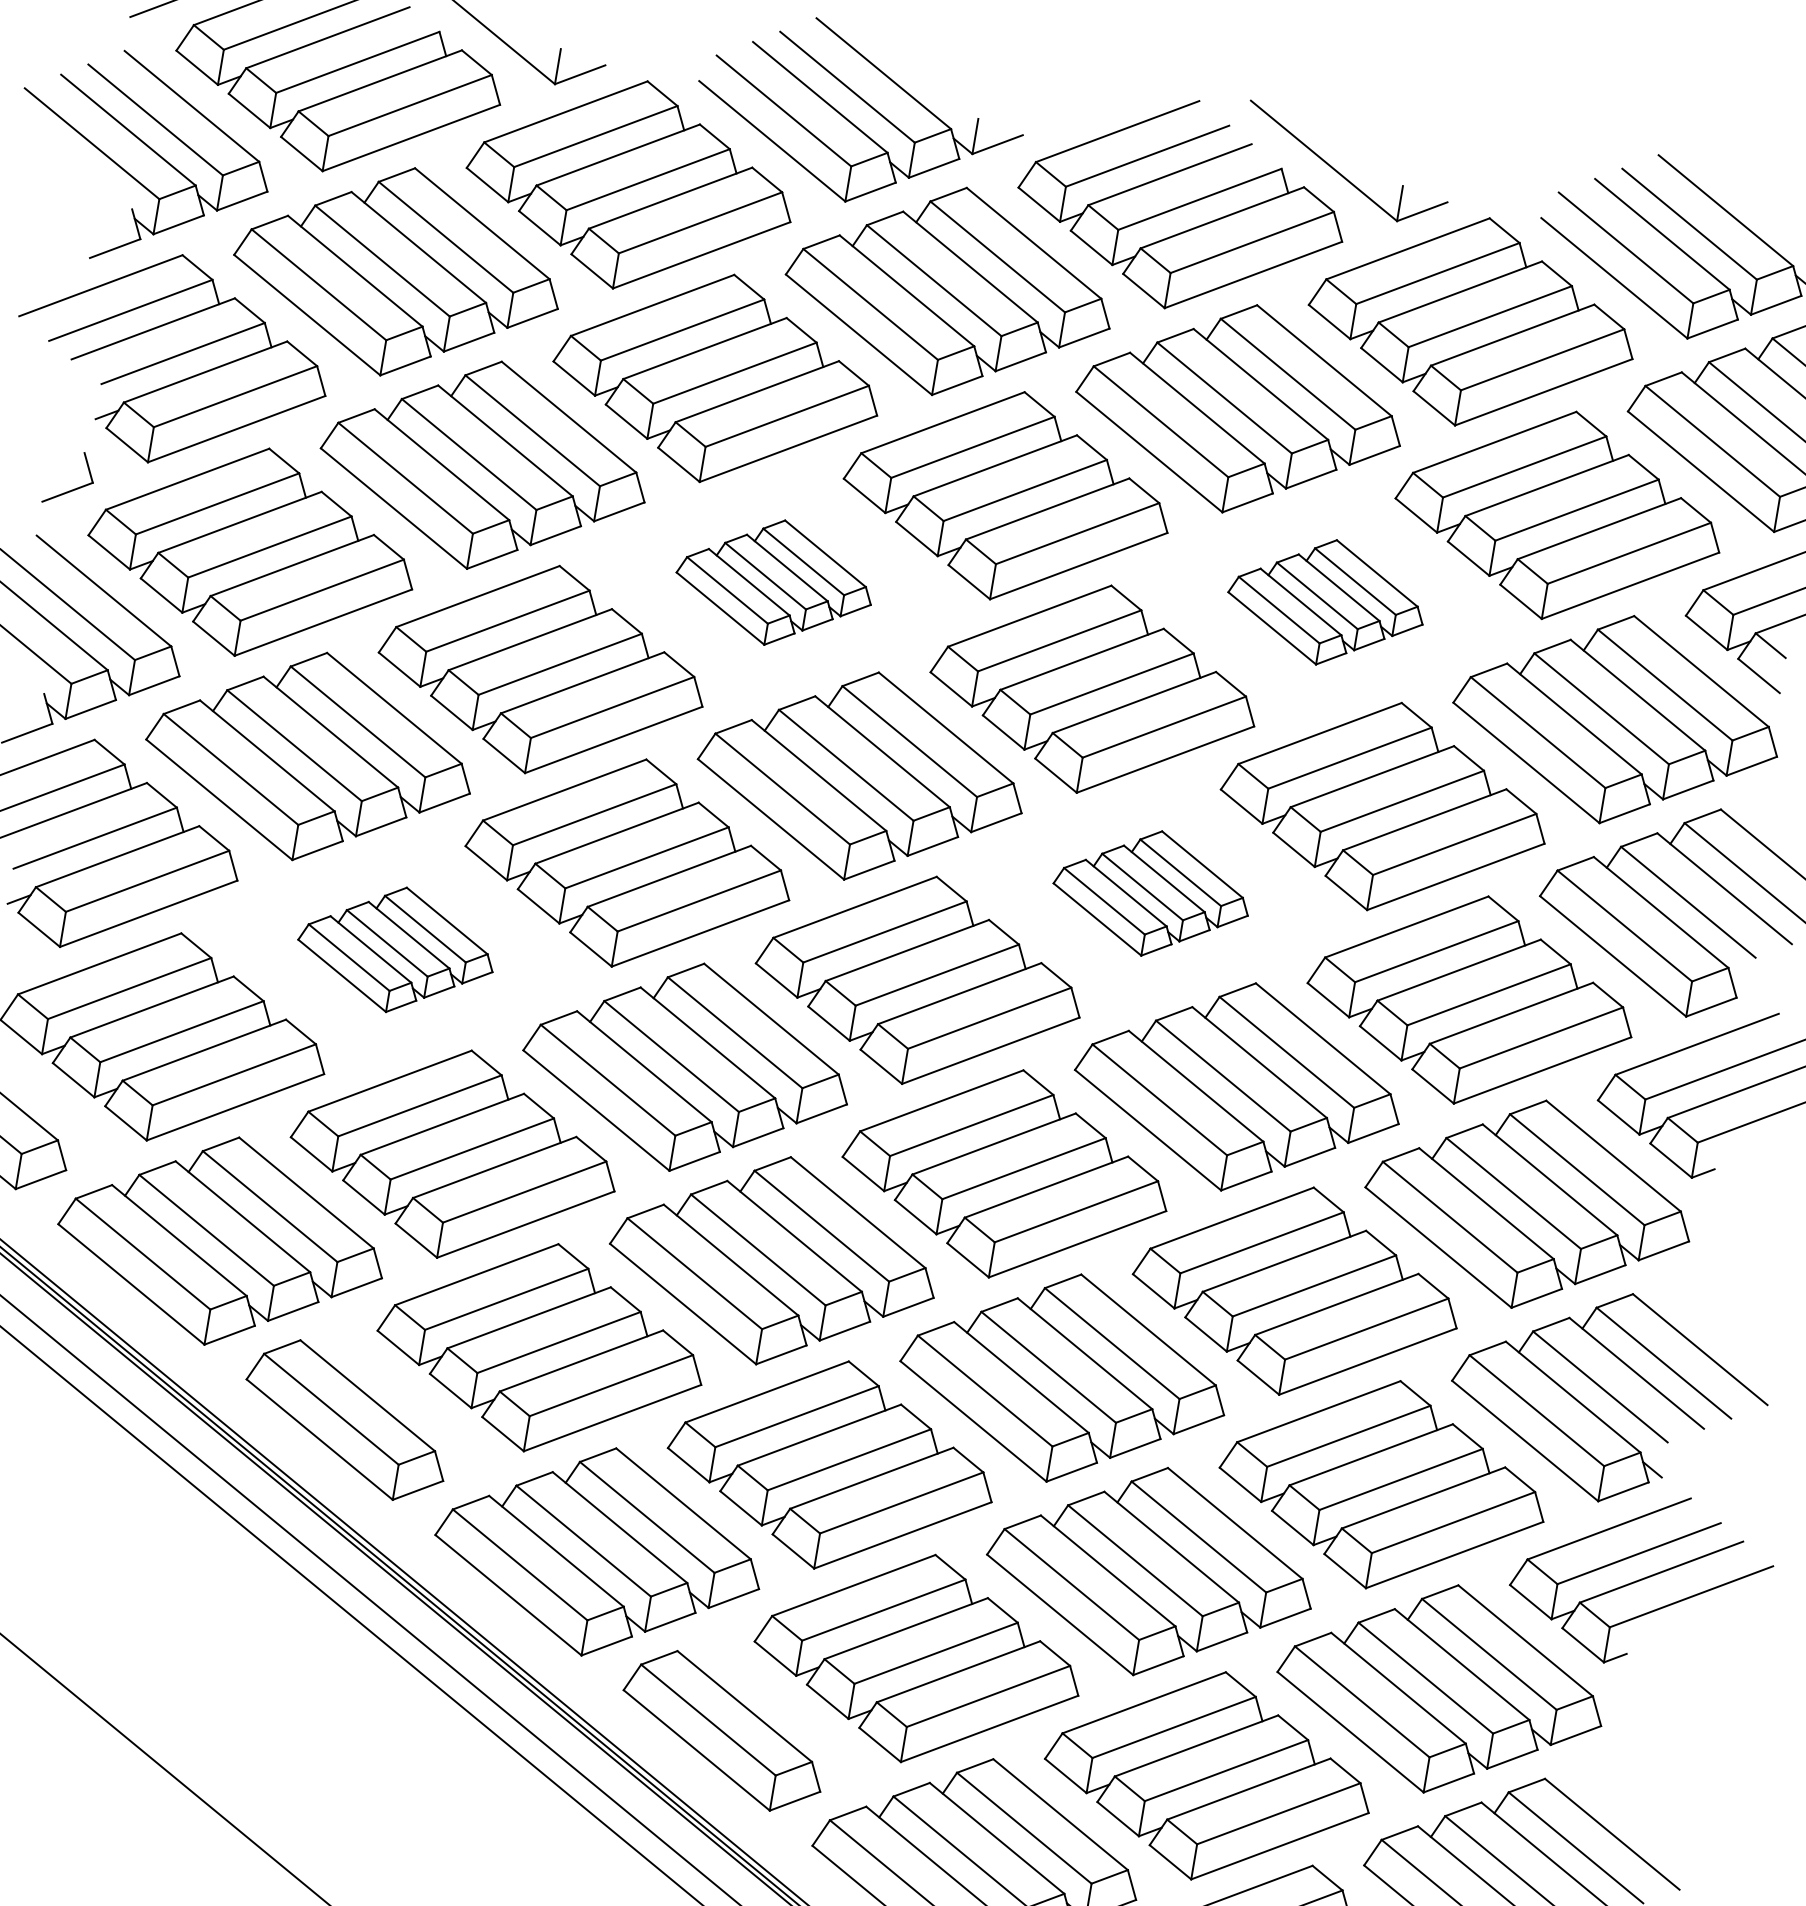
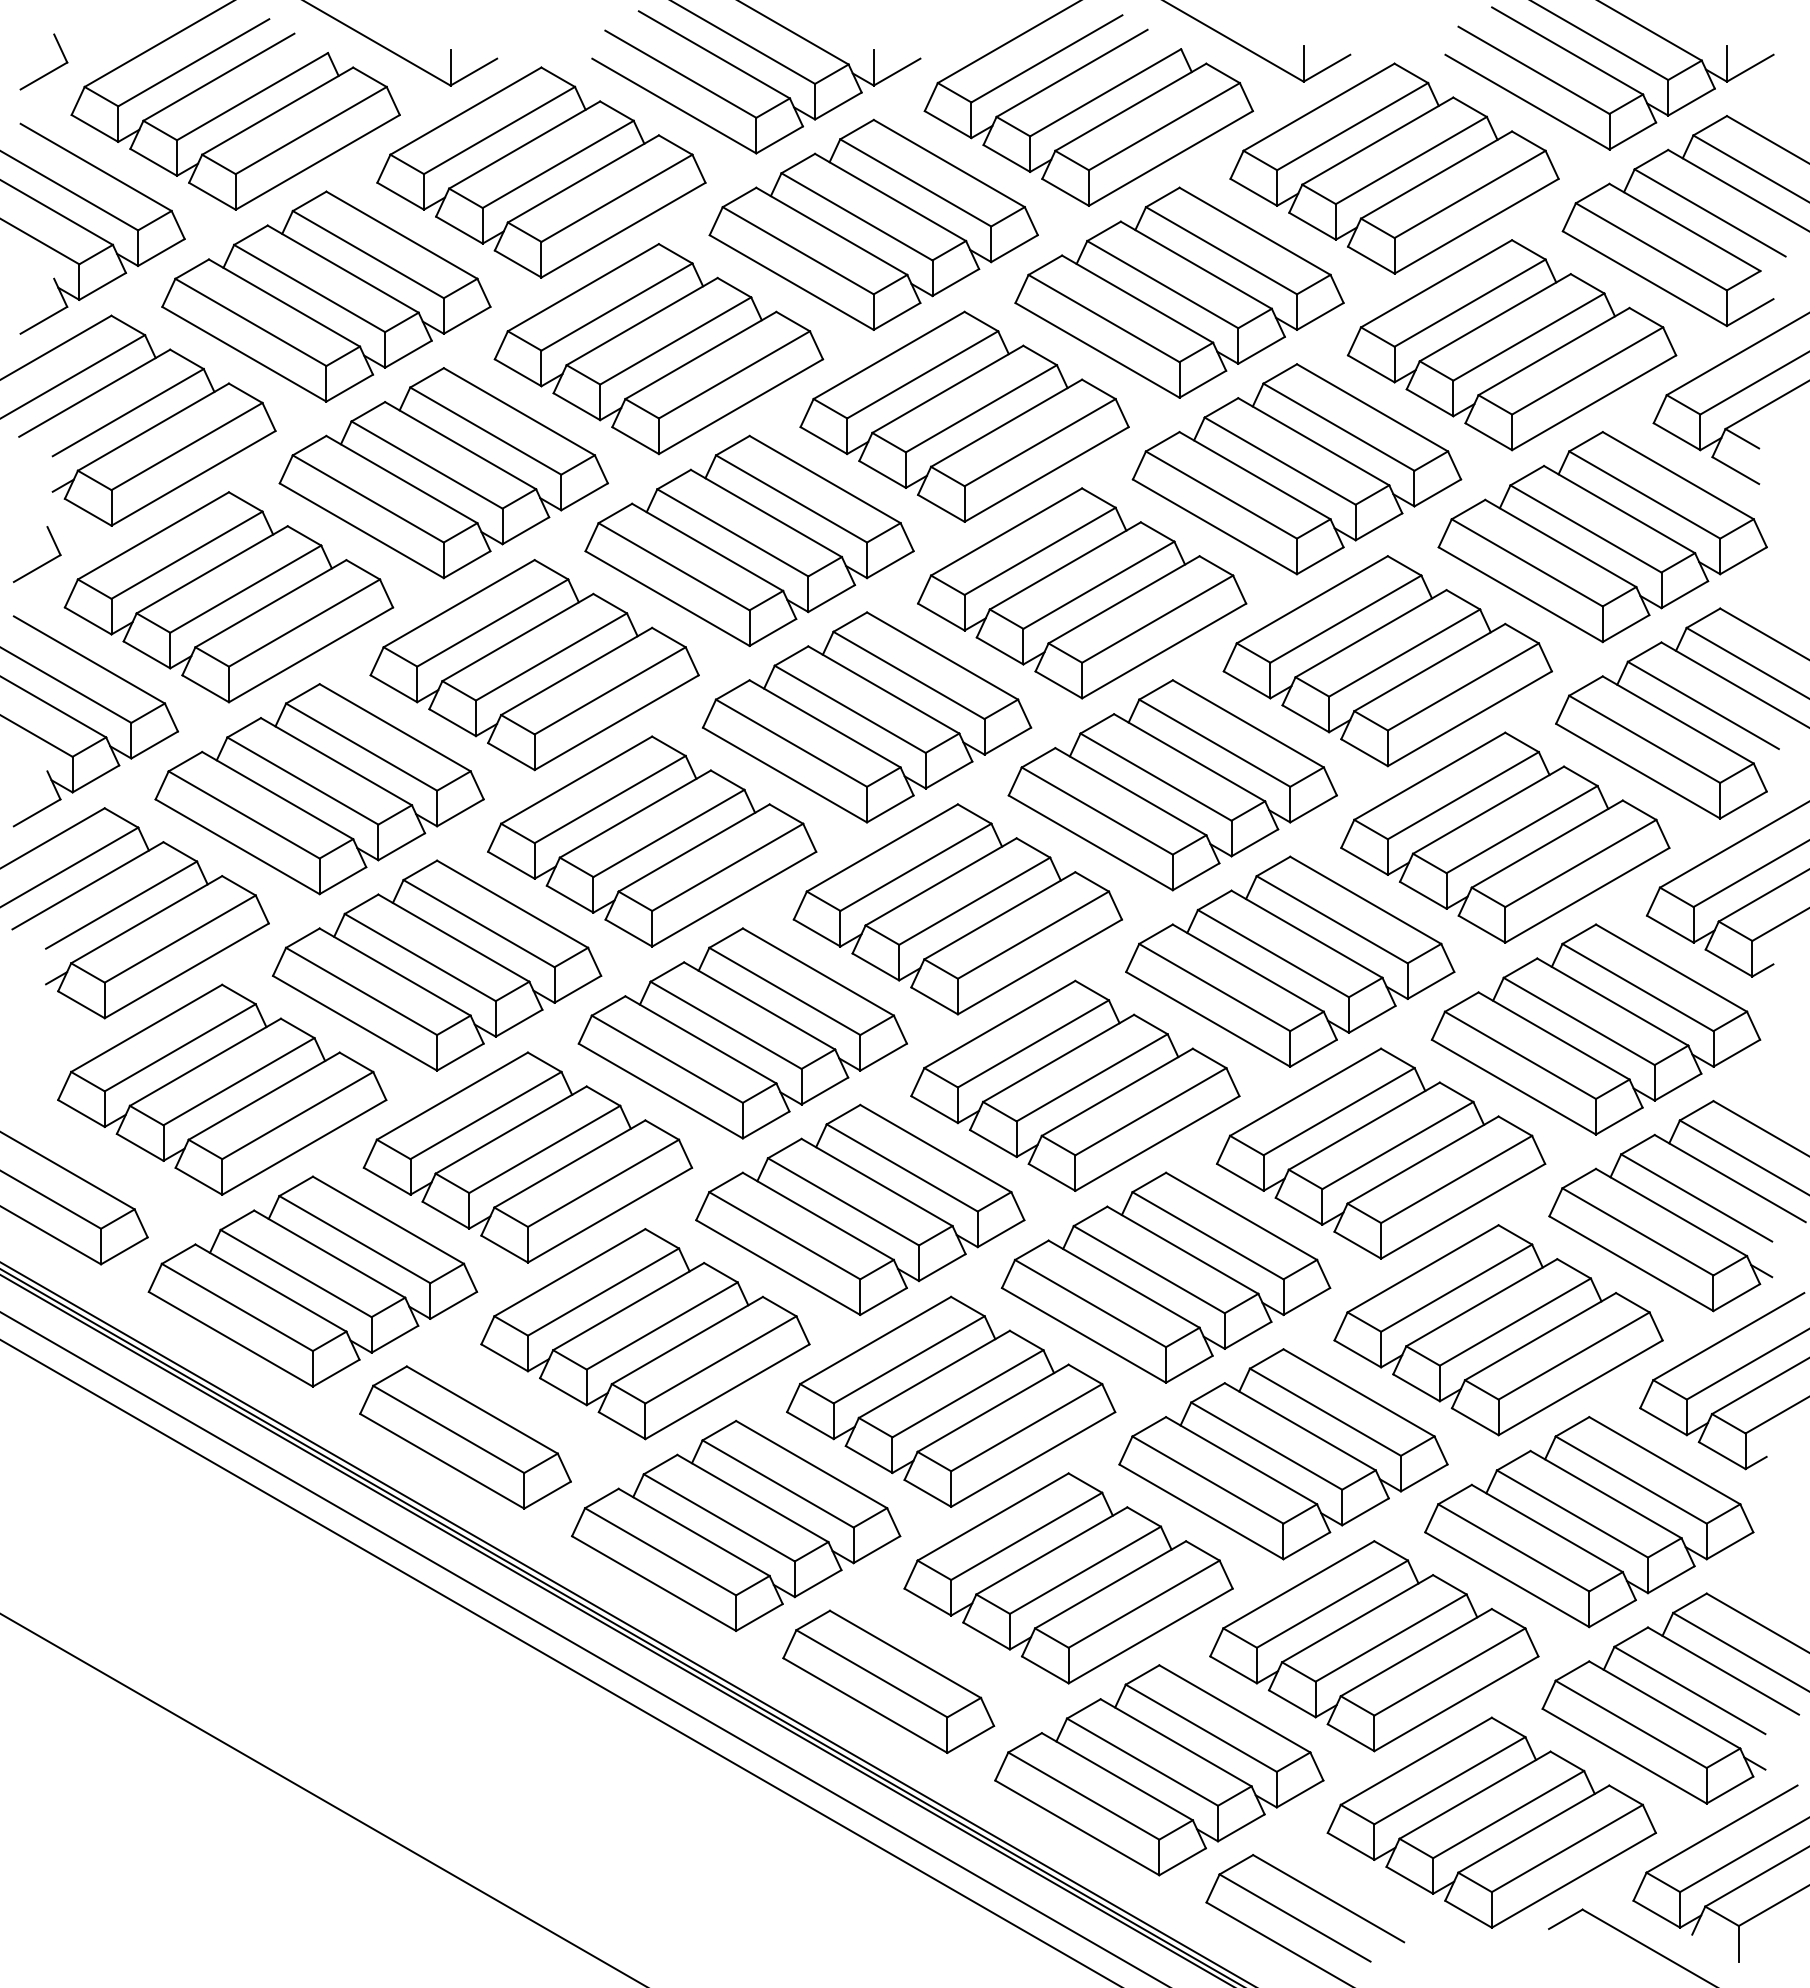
part: (774, 582) -> (749, 540), size x1.67
part: (1325, 602) -> (1296, 469), size x1.67
part: (1151, 893) -> (1172, 785), size x1.67
part: (395, 949) -> (436, 965), size x1.67

